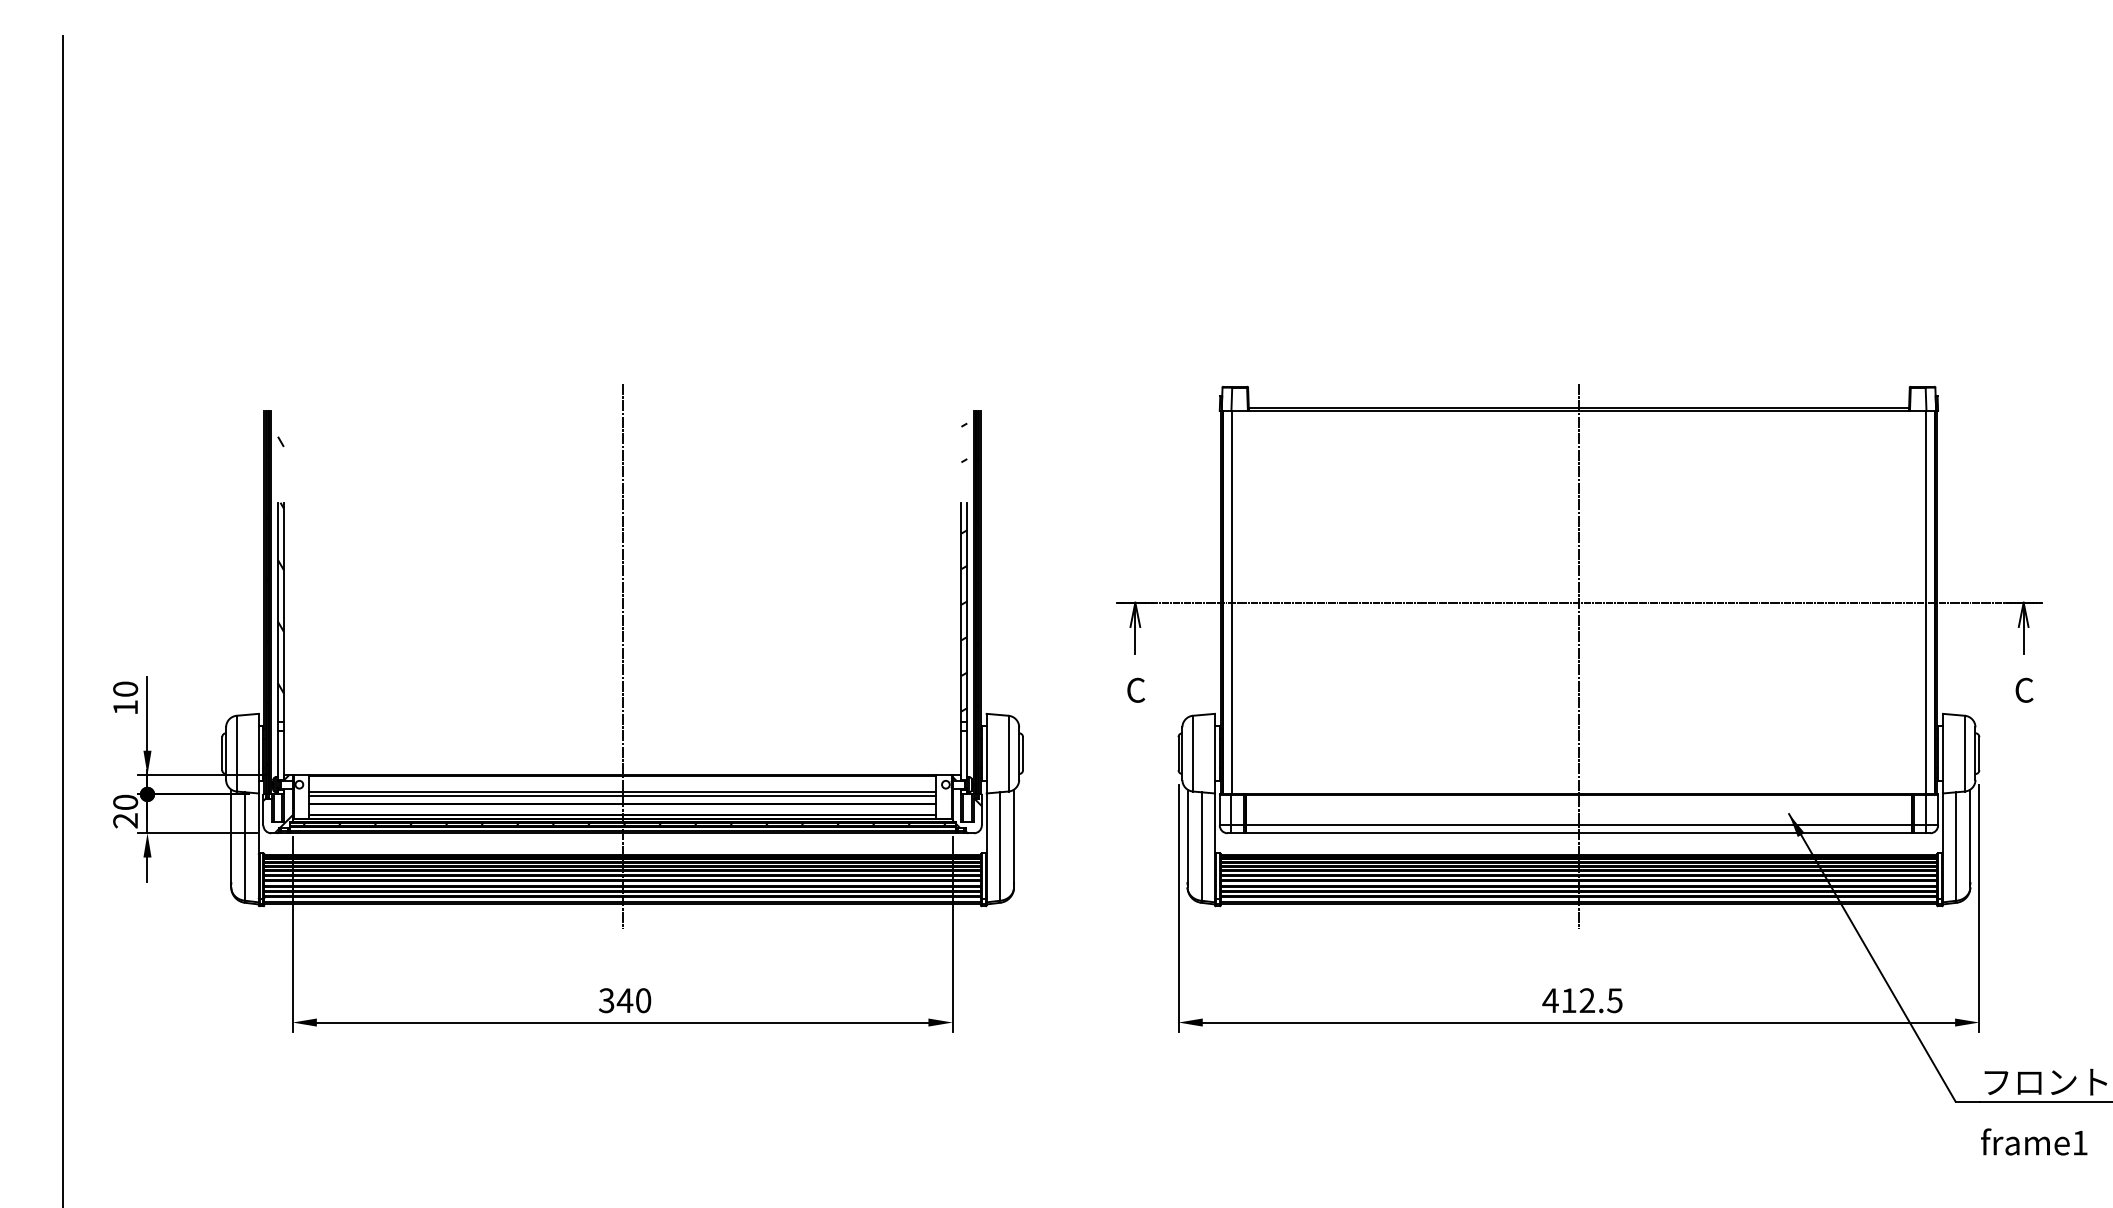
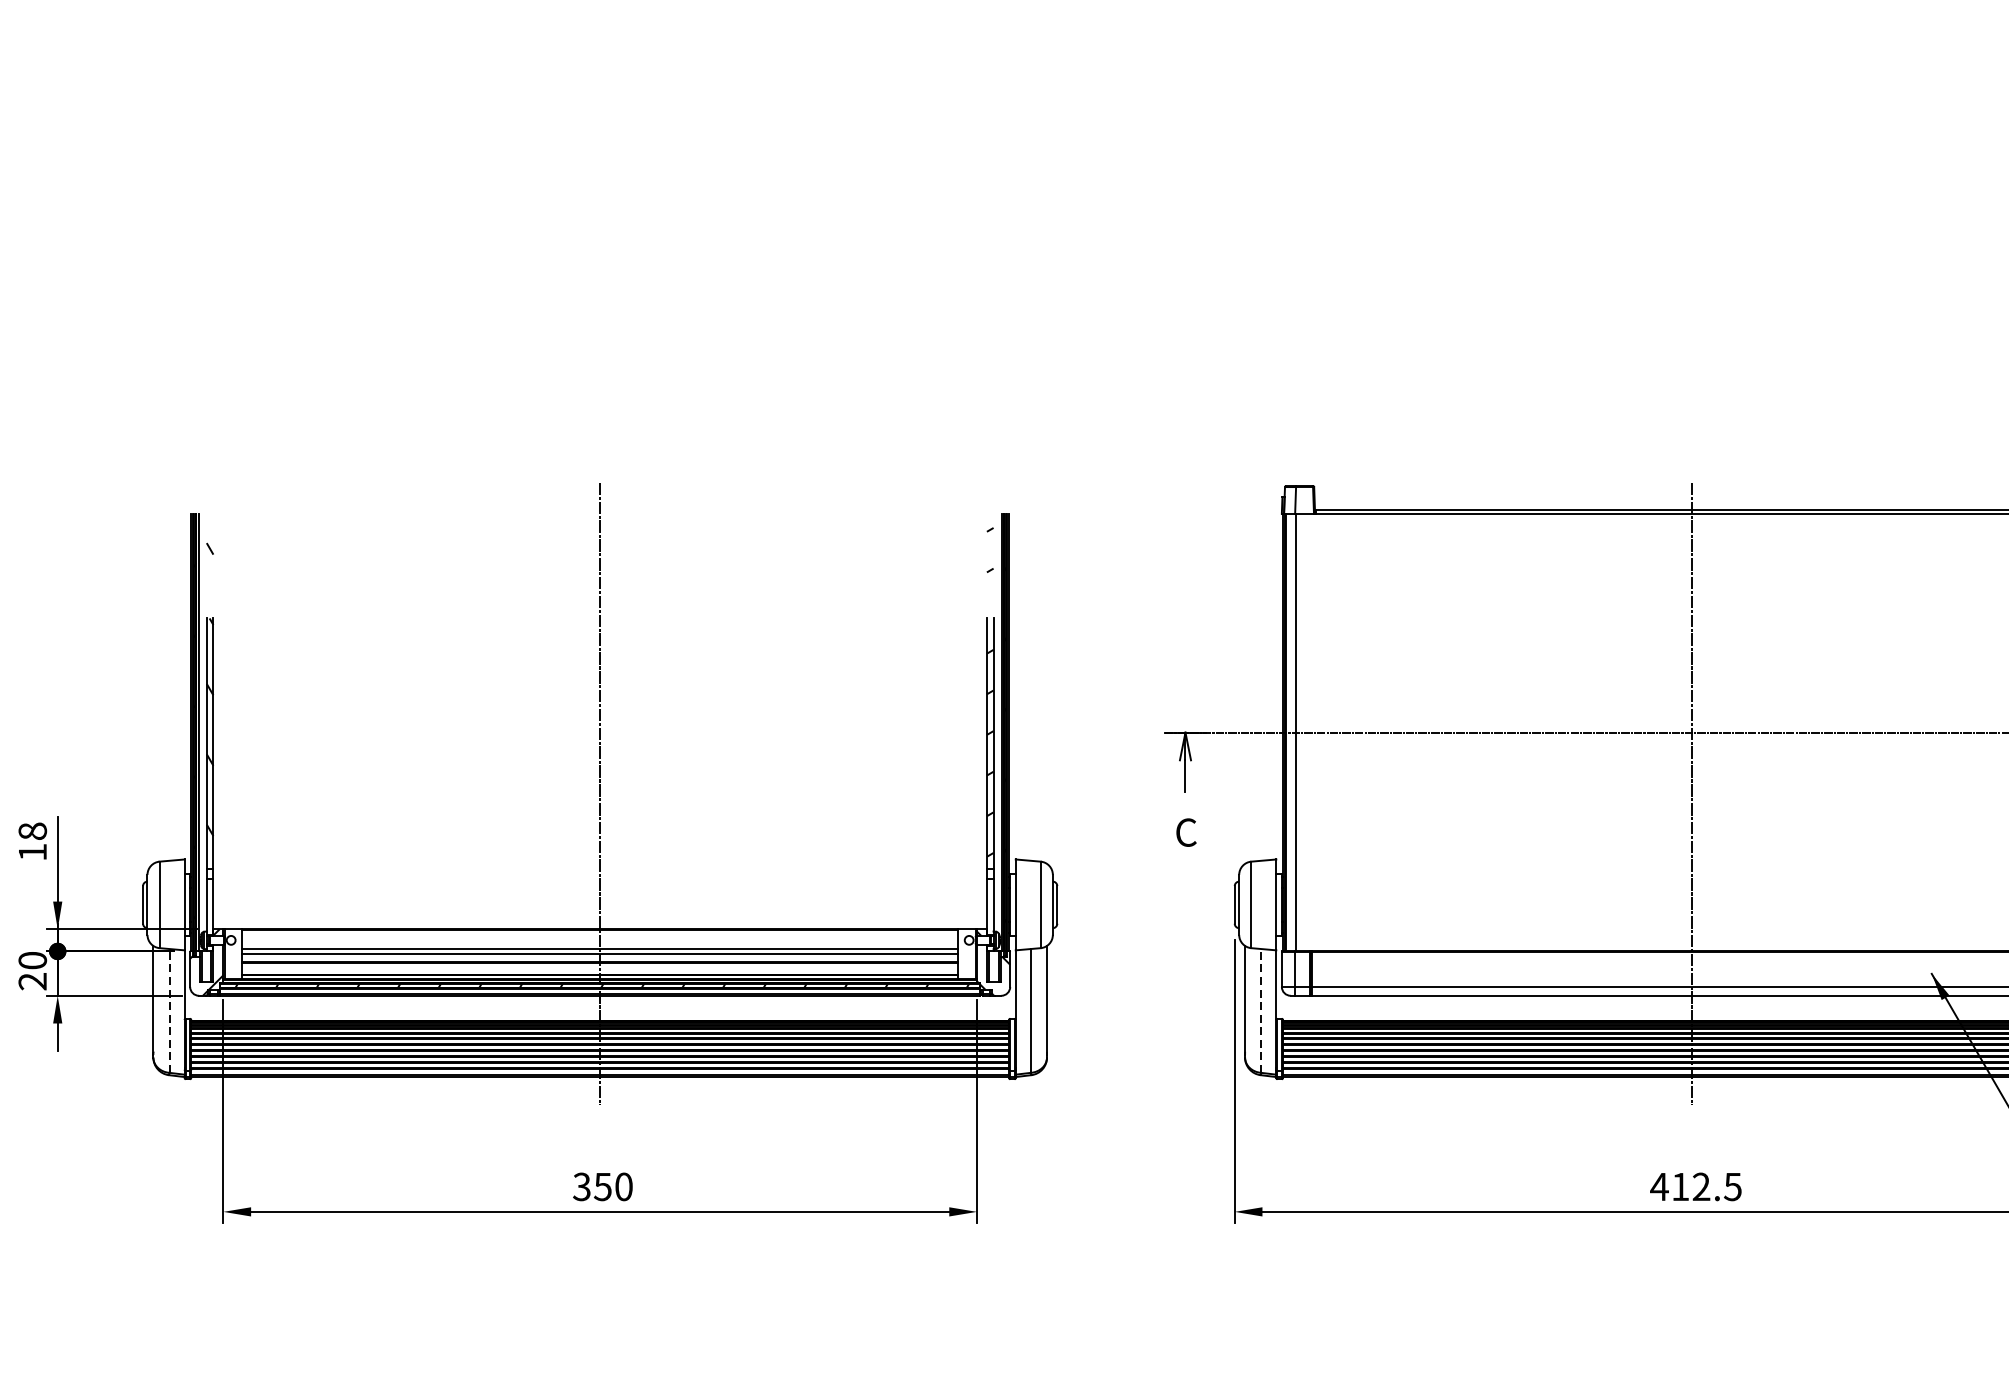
text: (125, 688) -> (32, 830), 10 -> 18
line: (245, 846) -> (169, 1010), solid -> dashed
line: (1201, 846) -> (1260, 1010), solid -> dashed
text: (624, 1000) -> (602, 1186), 340 -> 350

